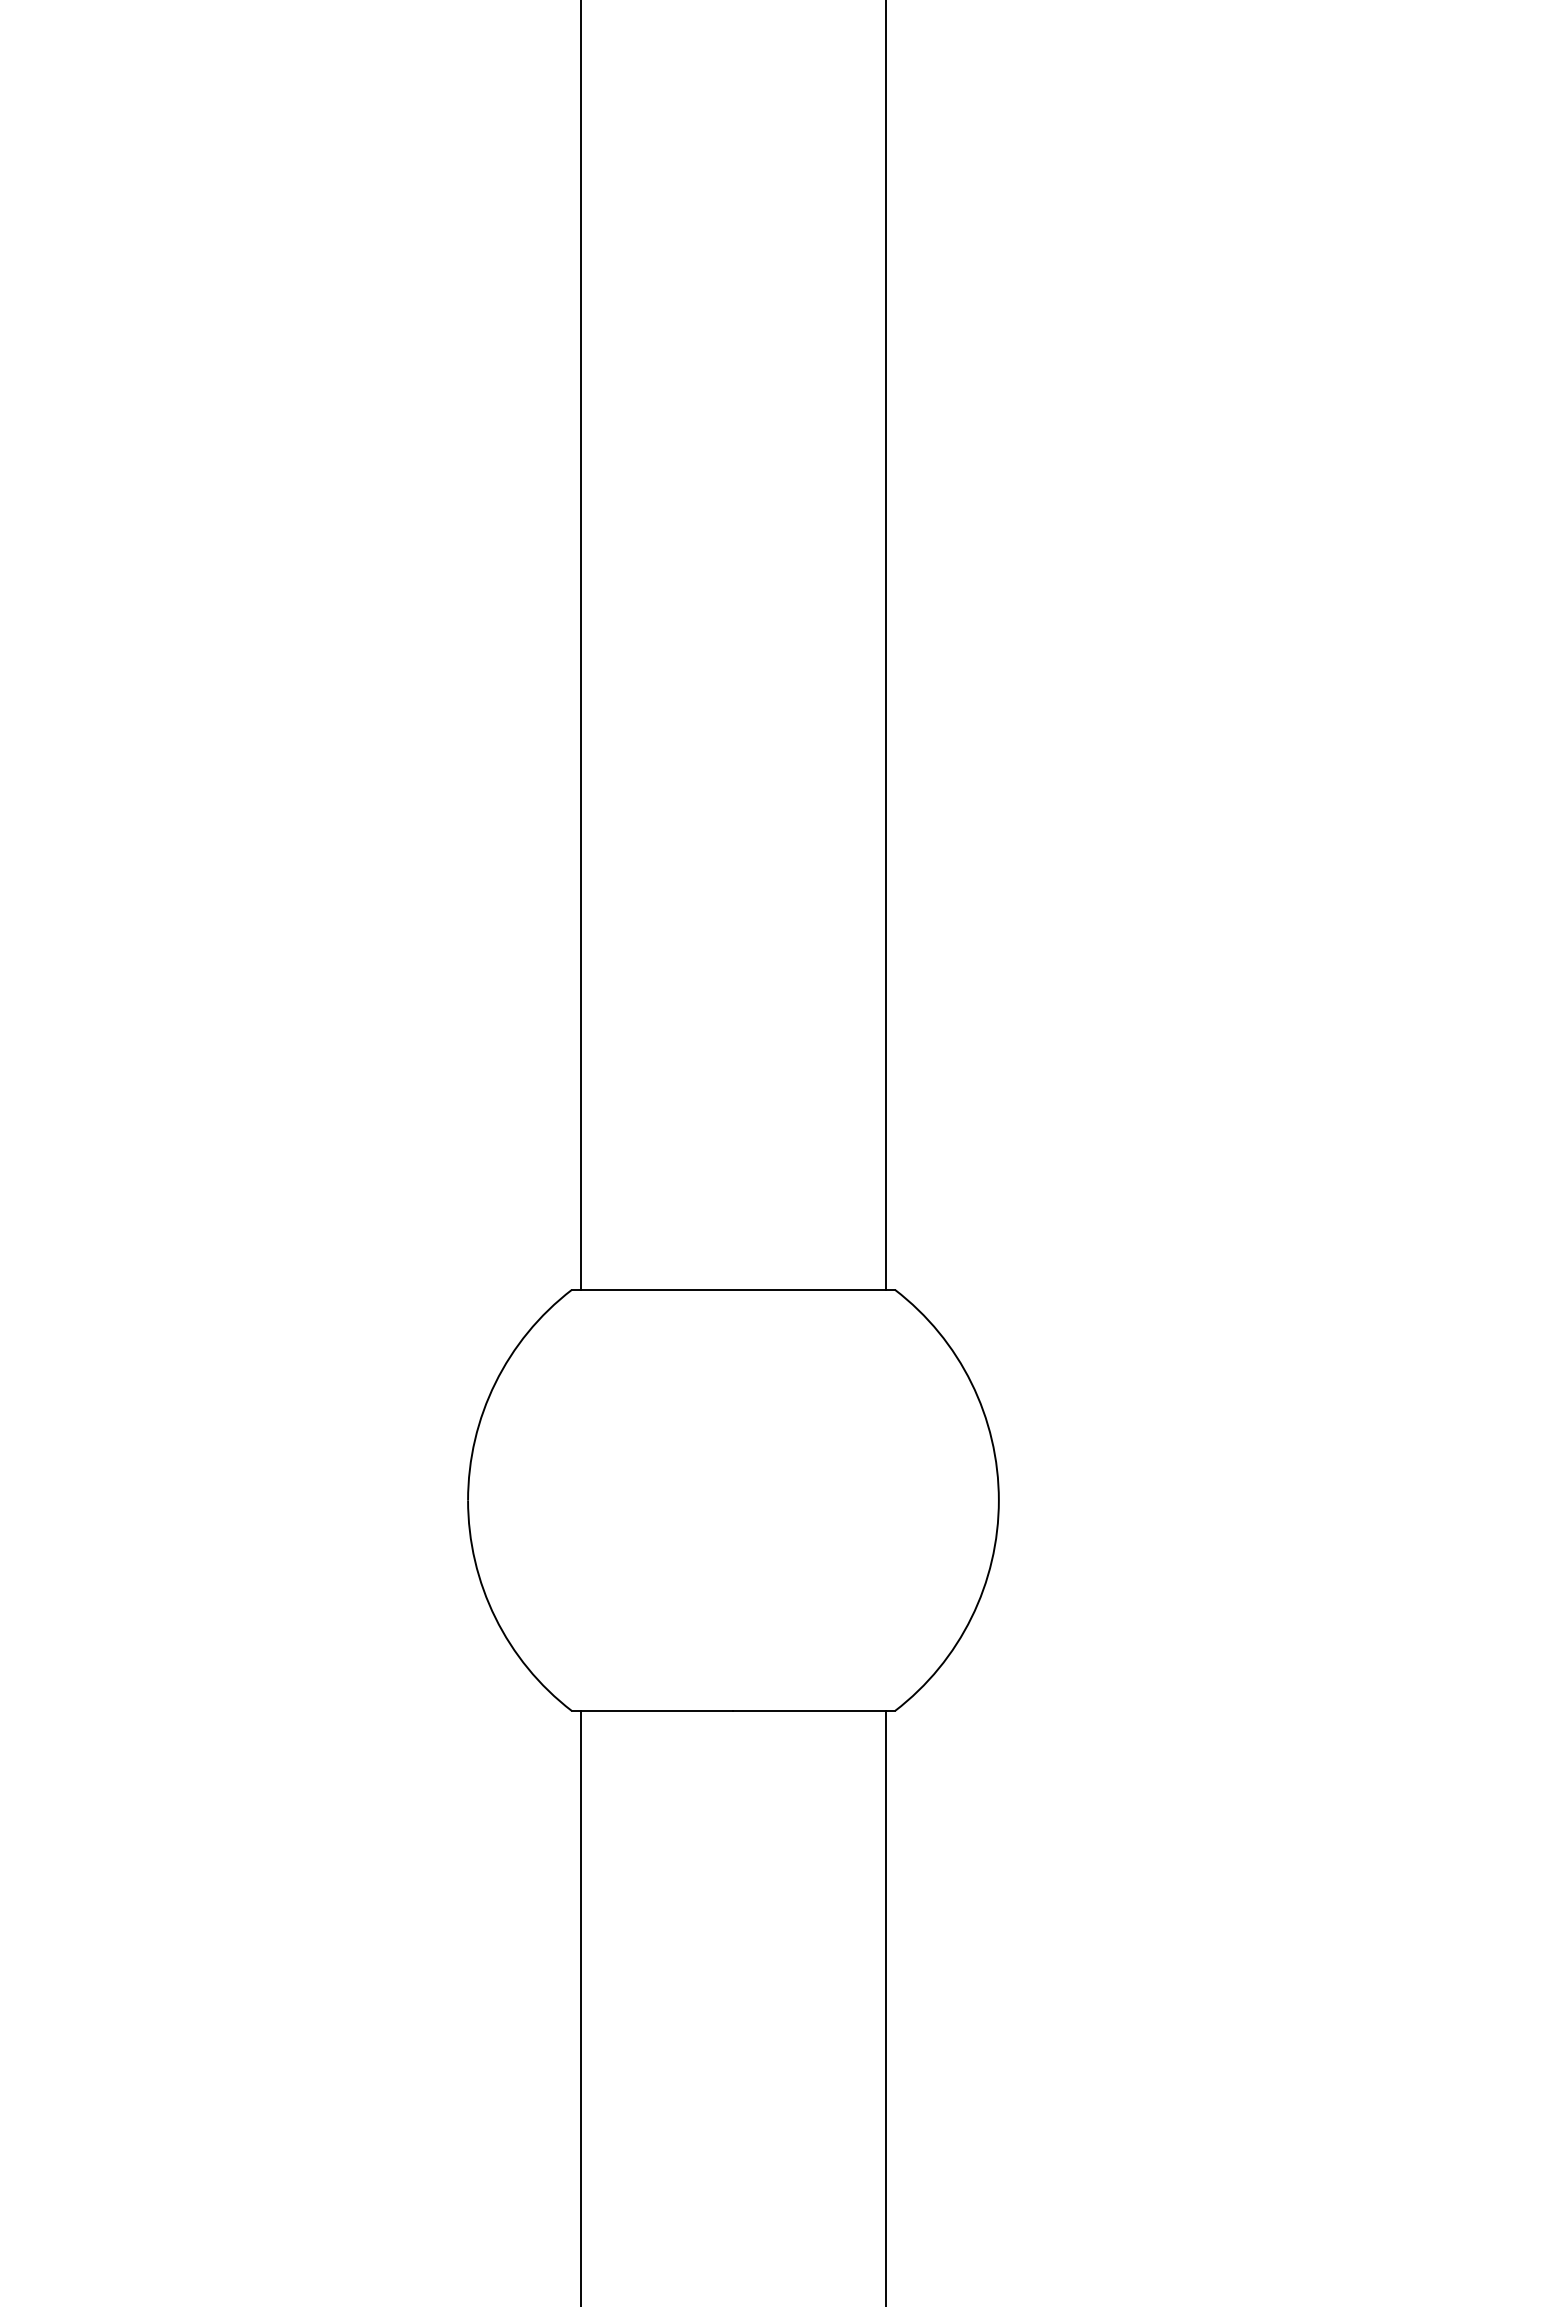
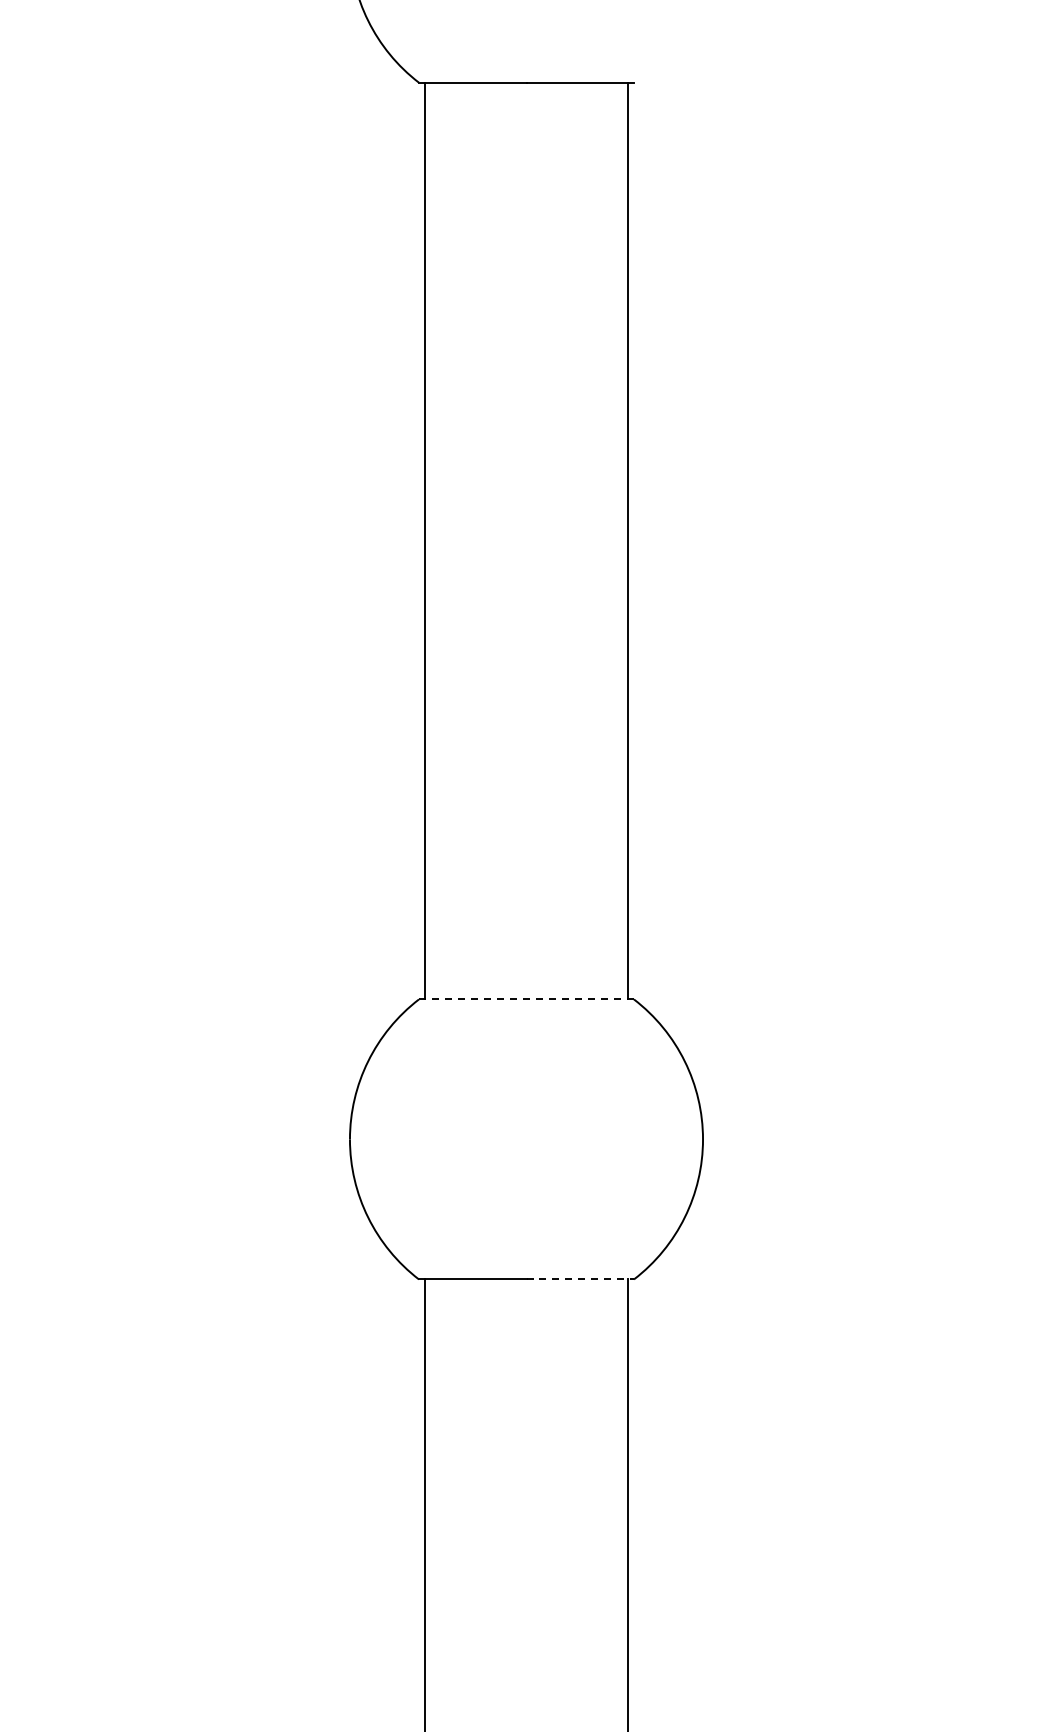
line: (733, 1290) -> (526, 999), solid -> dashed
line: (814, 1710) -> (580, 1279), solid -> dashed

